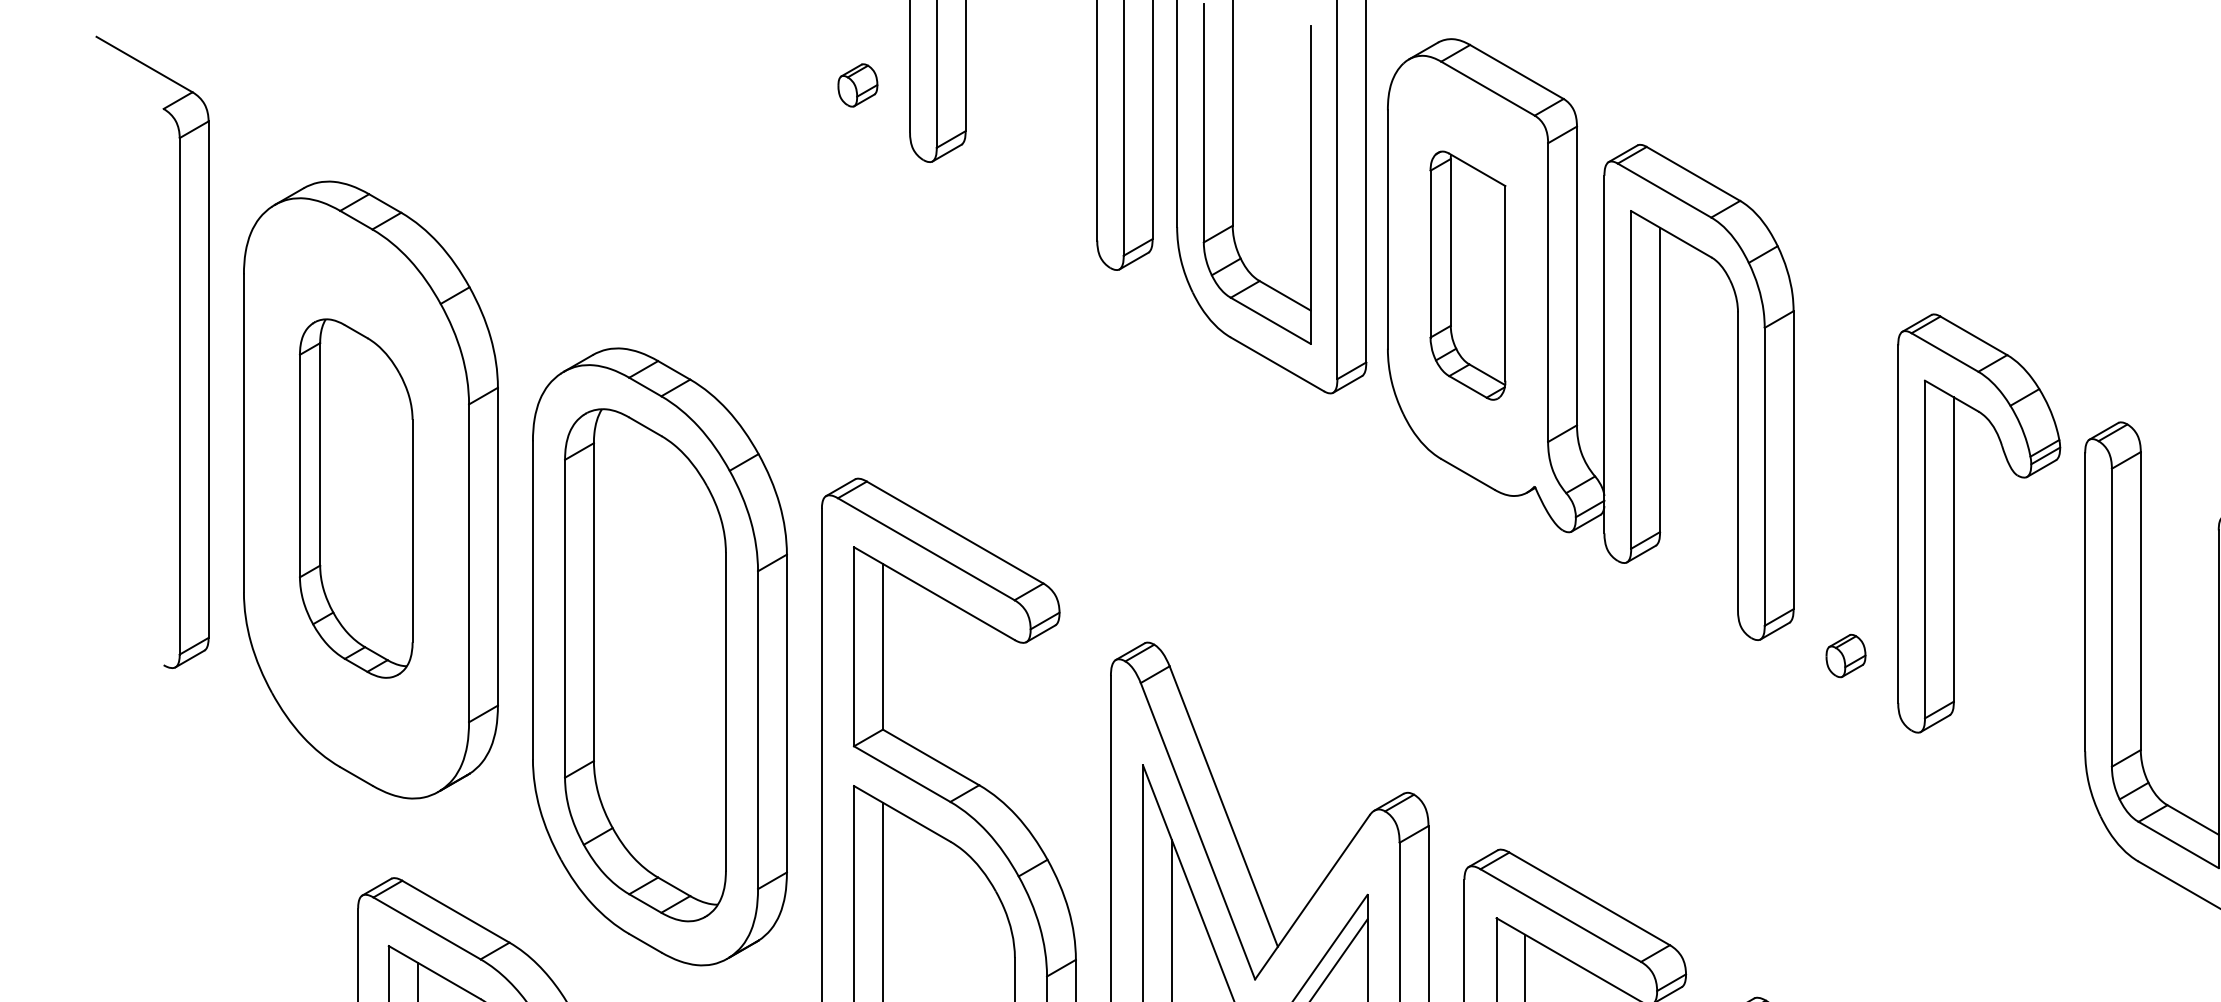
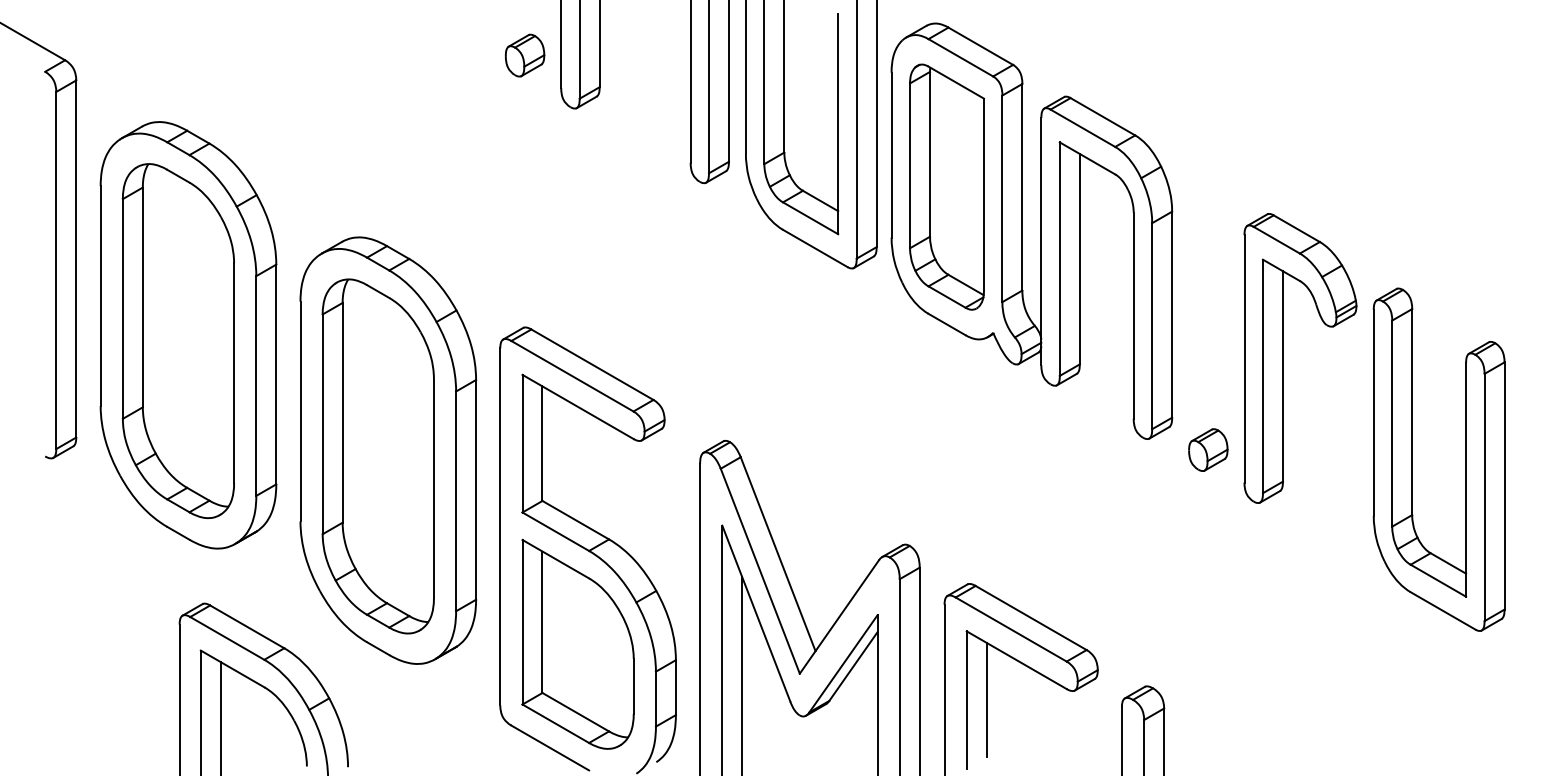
part: (858, 85) -> (525, 55), size x1.43
part: (1467, 274) -> (946, 186), size x1.43
part: (355, 498) -> (177, 341), size x1.43
part: (1846, 655) -> (1208, 449), size x1.43

